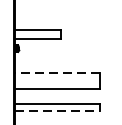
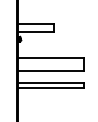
line: (56, 73) -> (50, 58), dashed -> solid
line: (57, 111) -> (51, 88), dashed -> solid

